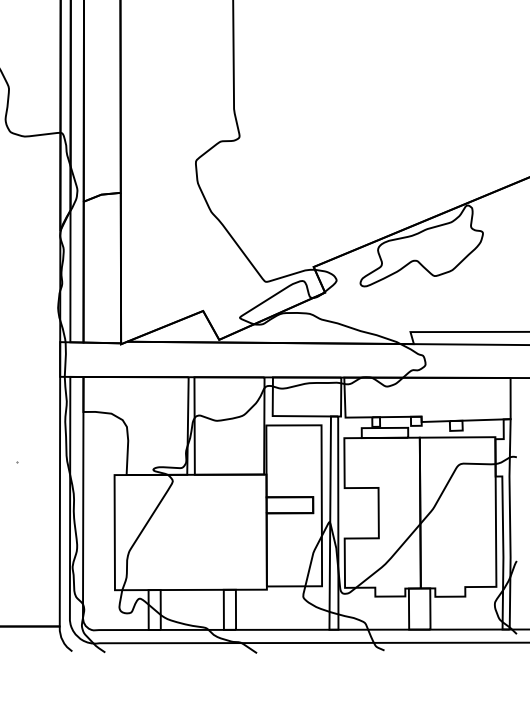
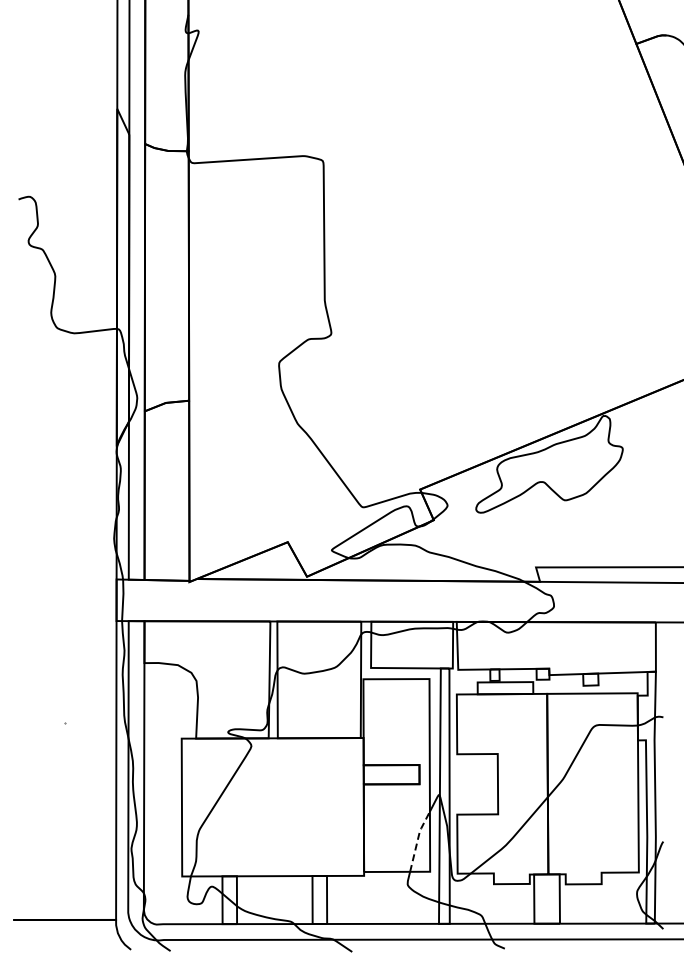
line: (311, 559) -> (417, 839), solid -> dashed

